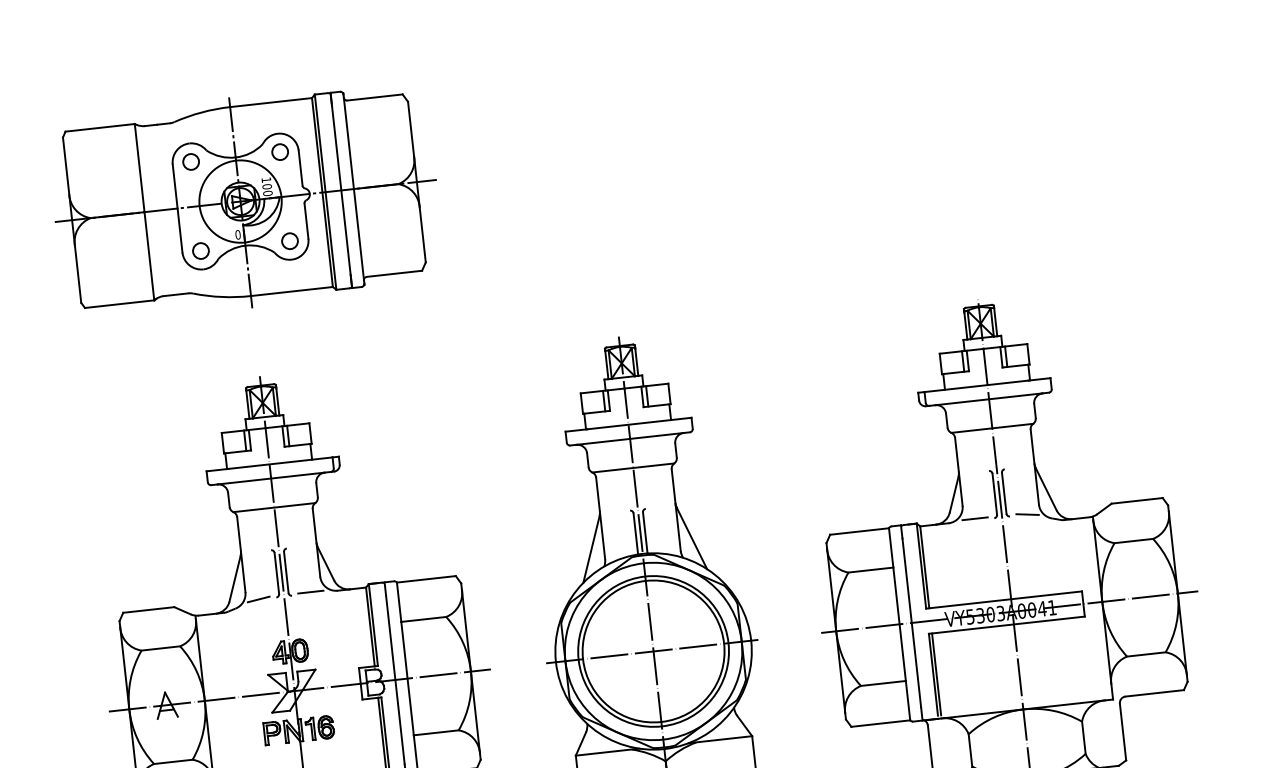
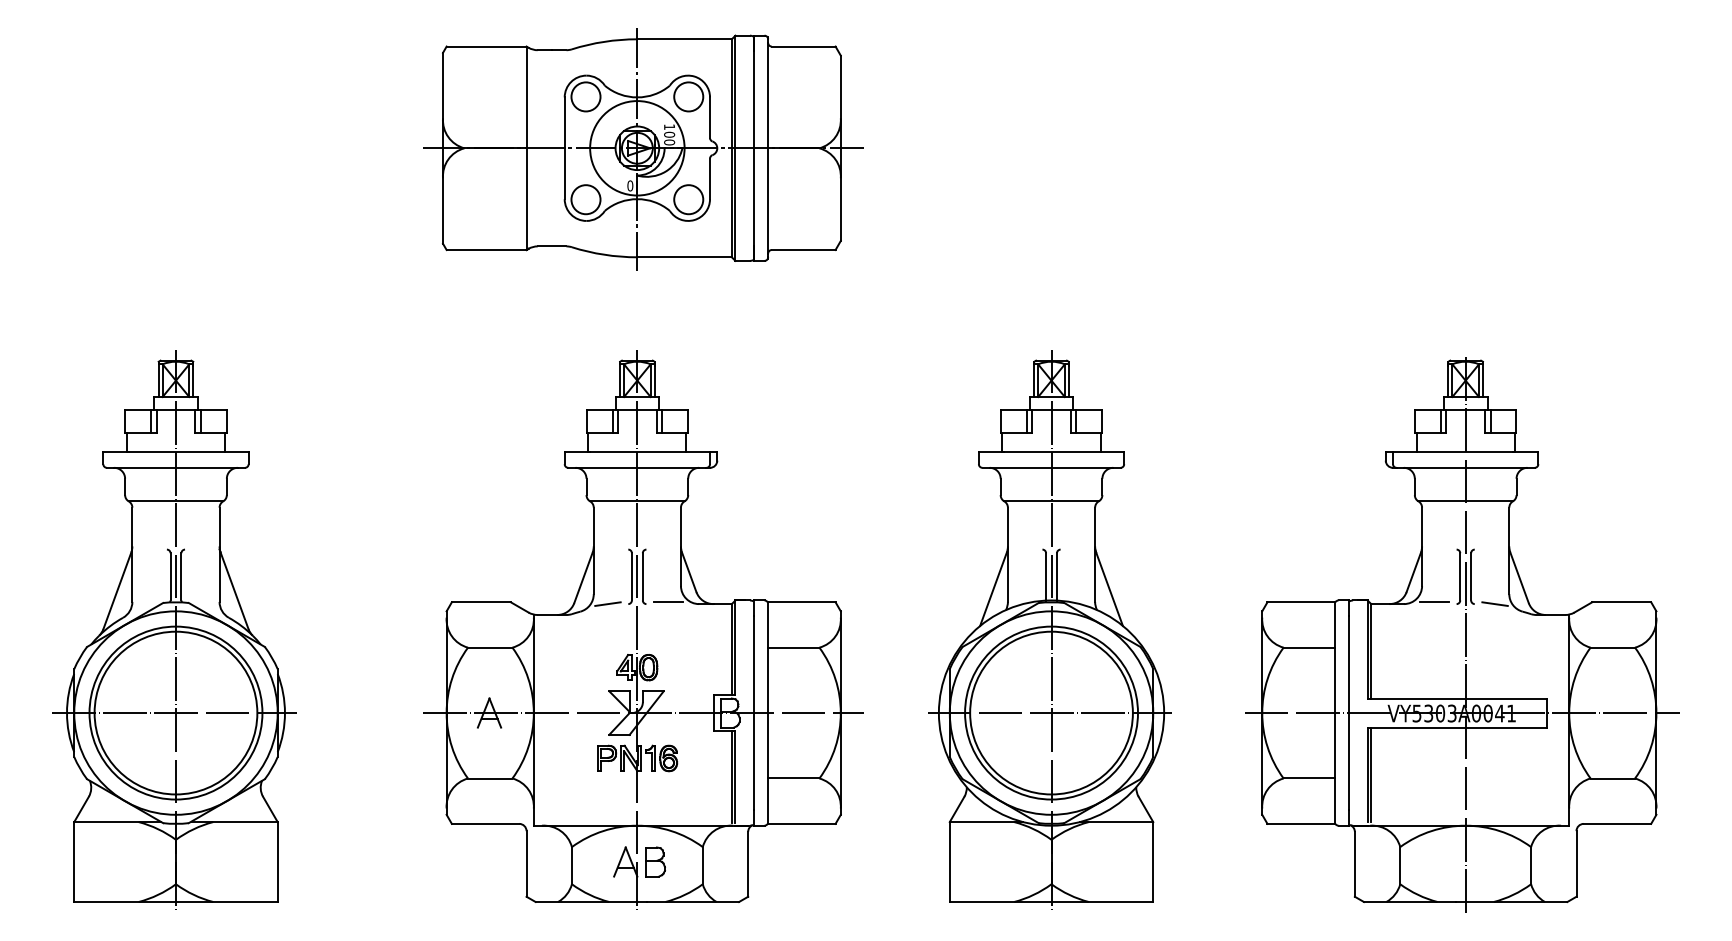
circle: (279, 151) -> (688, 96), size x1.6
circle: (190, 161) -> (585, 96), size x1.6
circle: (289, 241) -> (688, 199), size x1.6
circle: (200, 250) -> (585, 199), size x1.6

